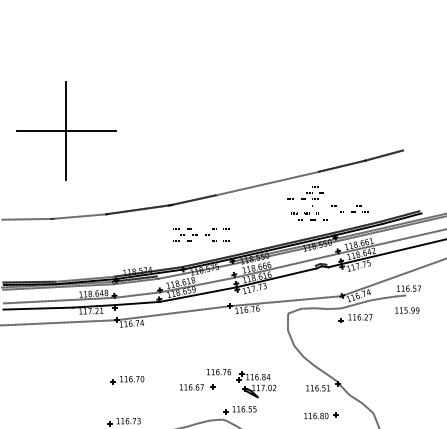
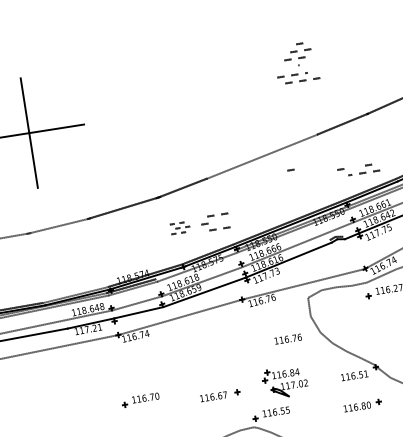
part: (309, 203) -> (295, 63), moved
part: (185, 234) -> (179, 227), size x0.7
text: (219, 372) -> (288, 339), moved

